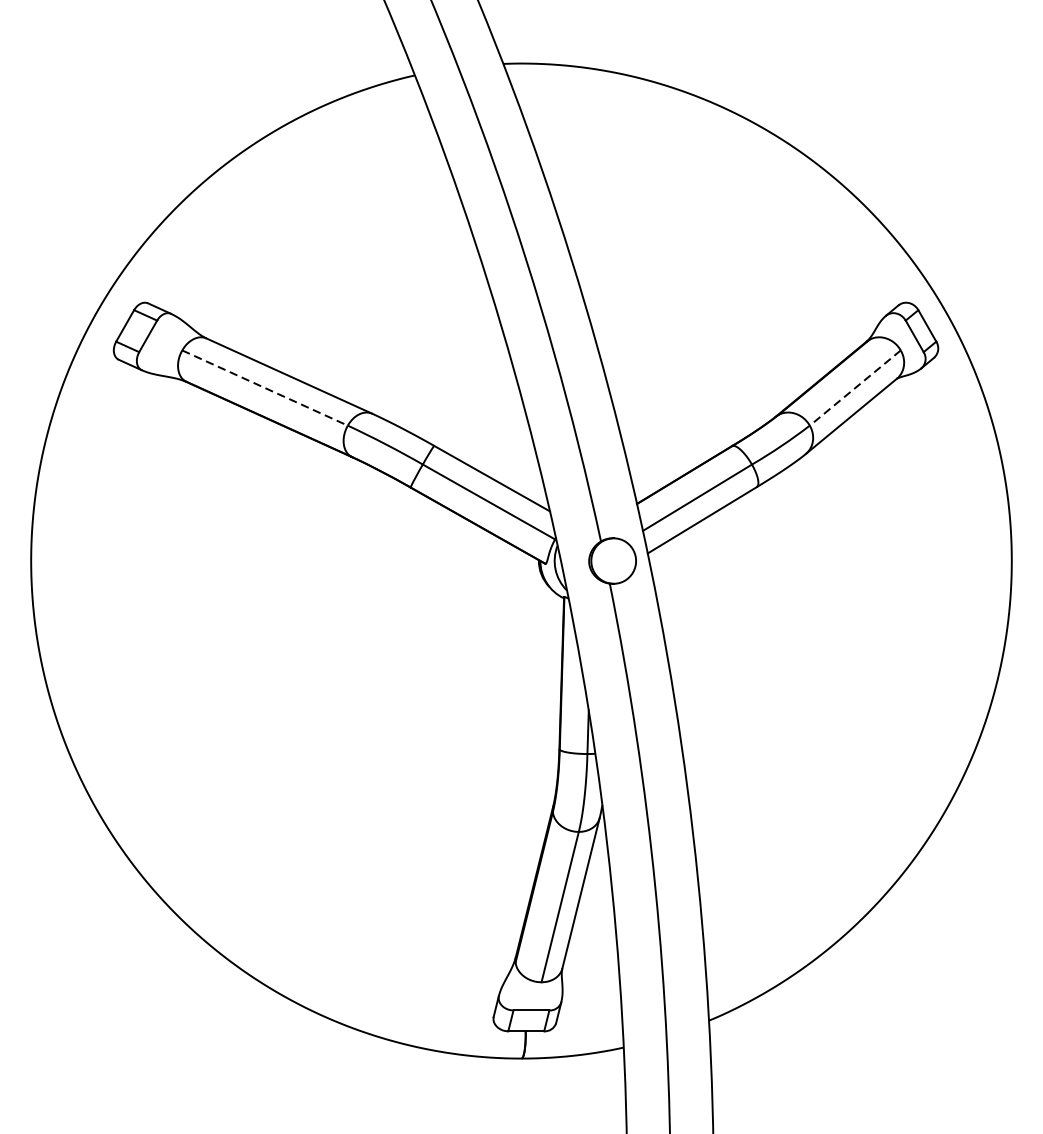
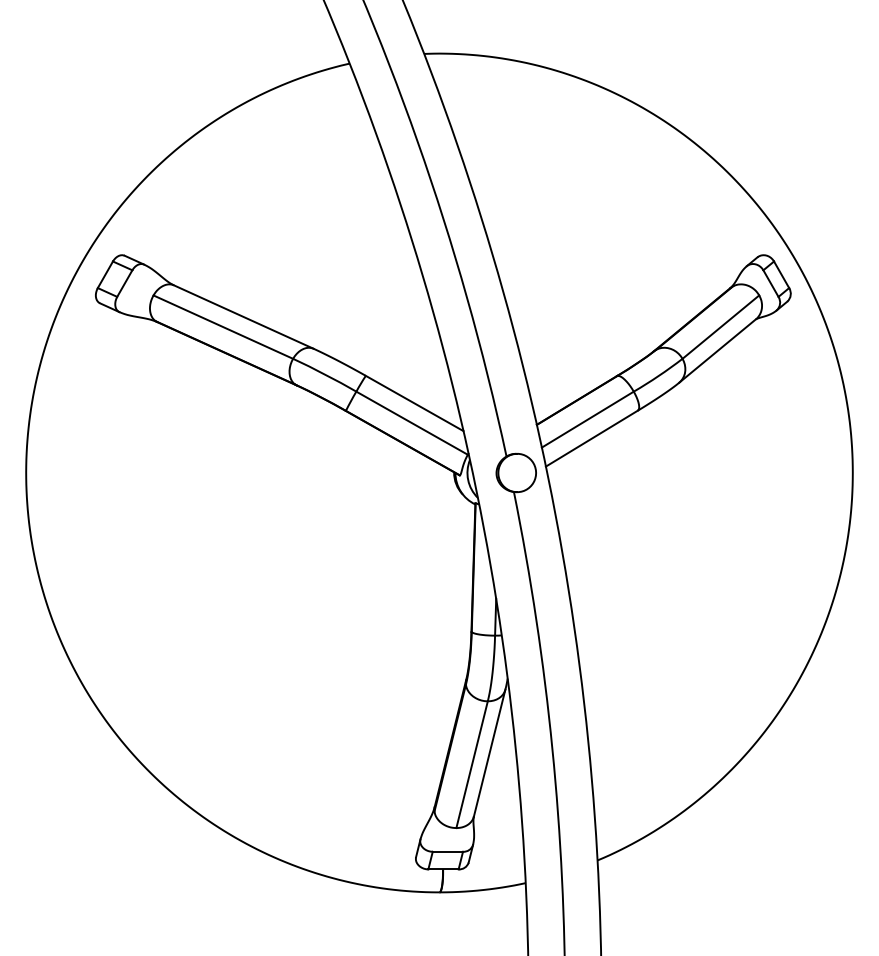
line: (265, 388) -> (223, 327), dashed -> solid
line: (854, 388) -> (720, 327), dashed -> solid

